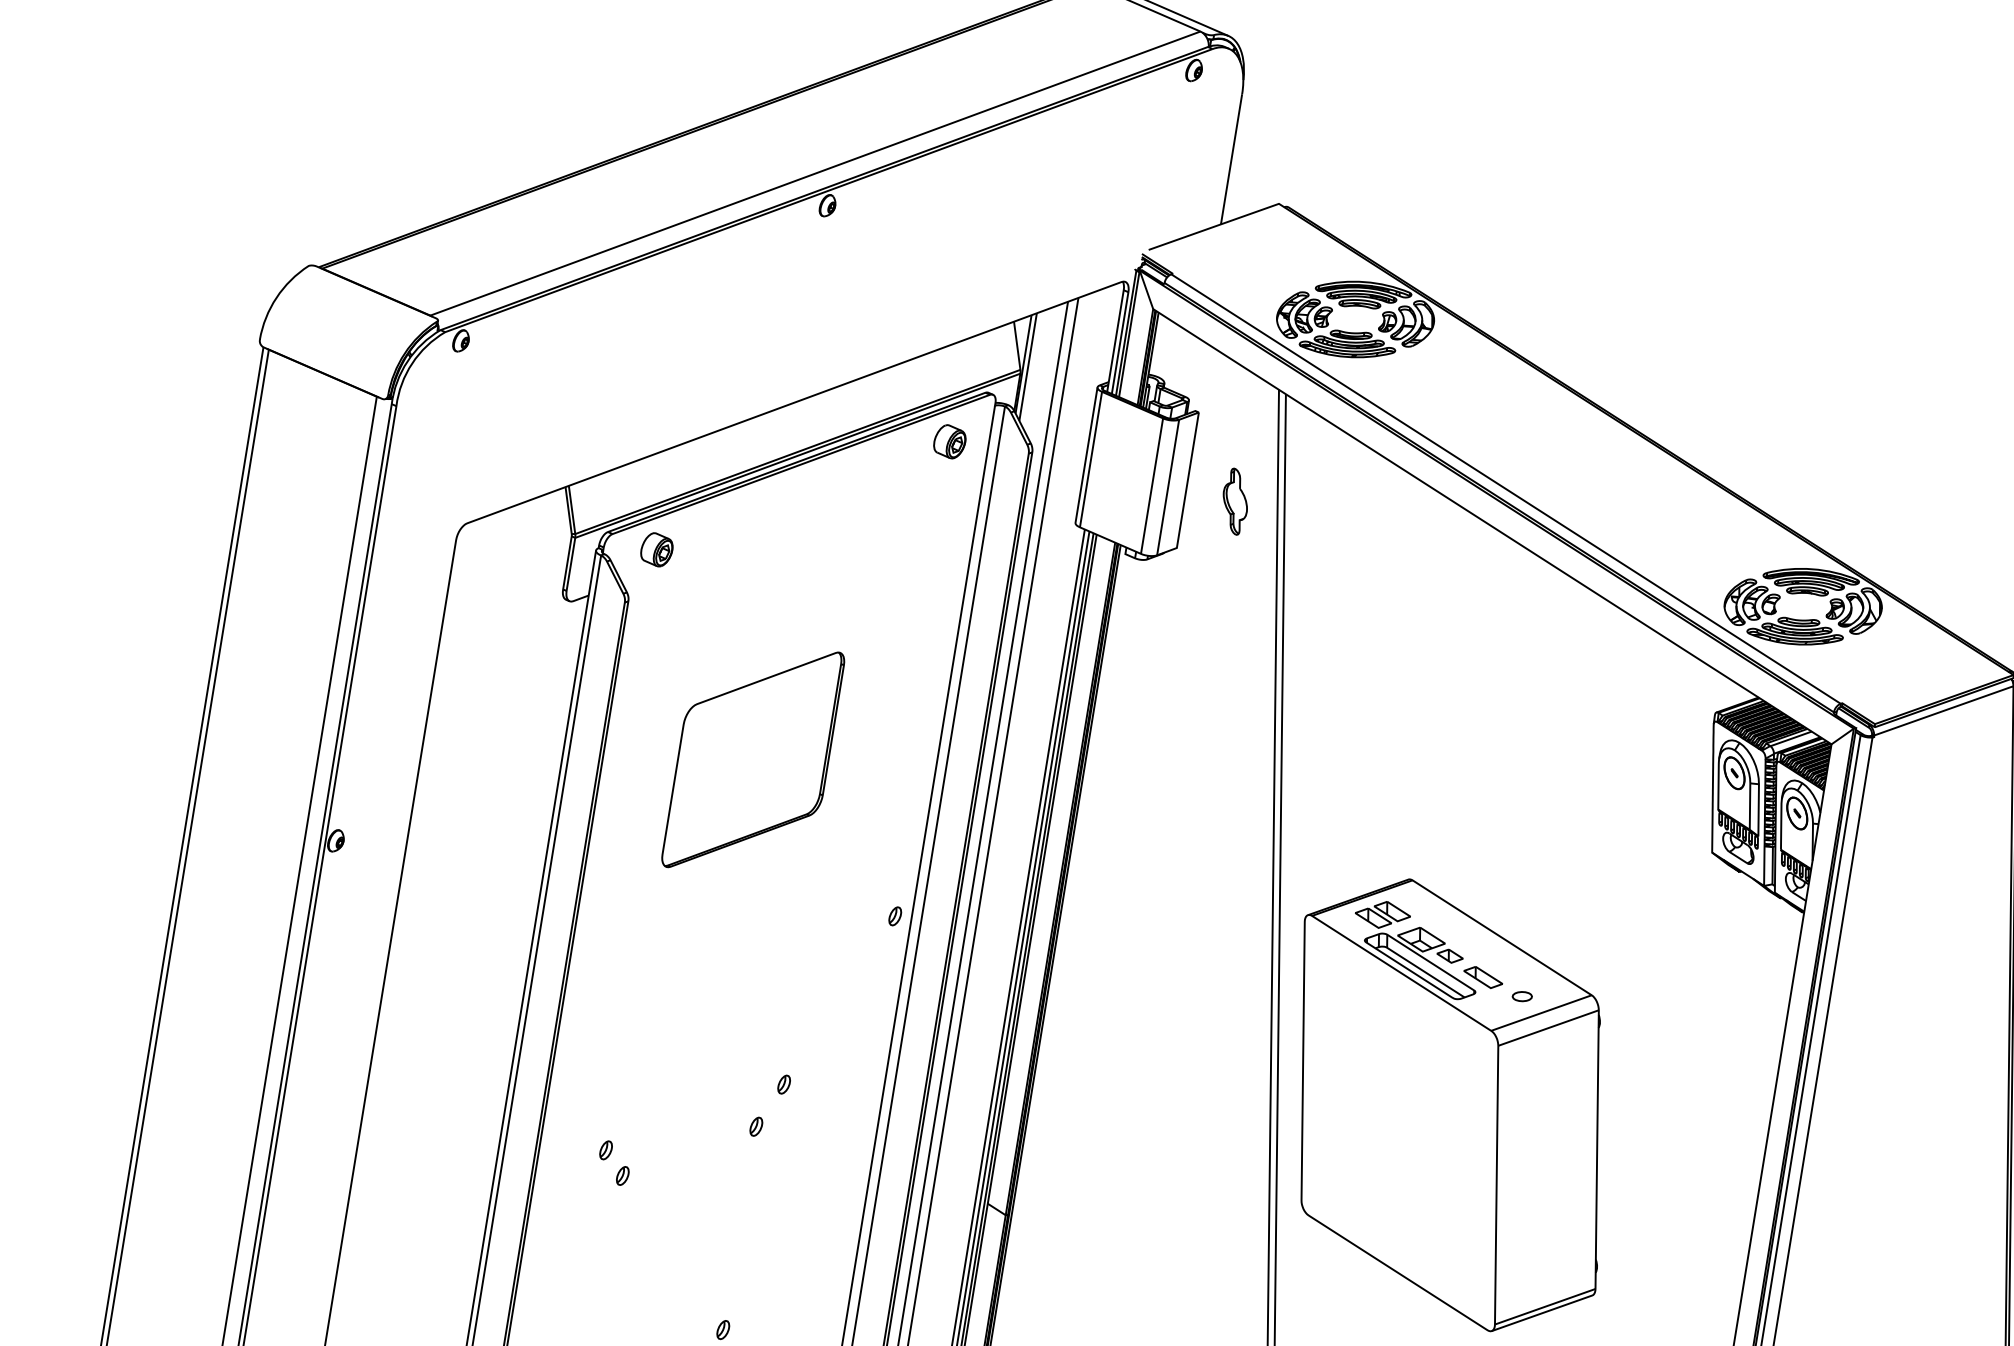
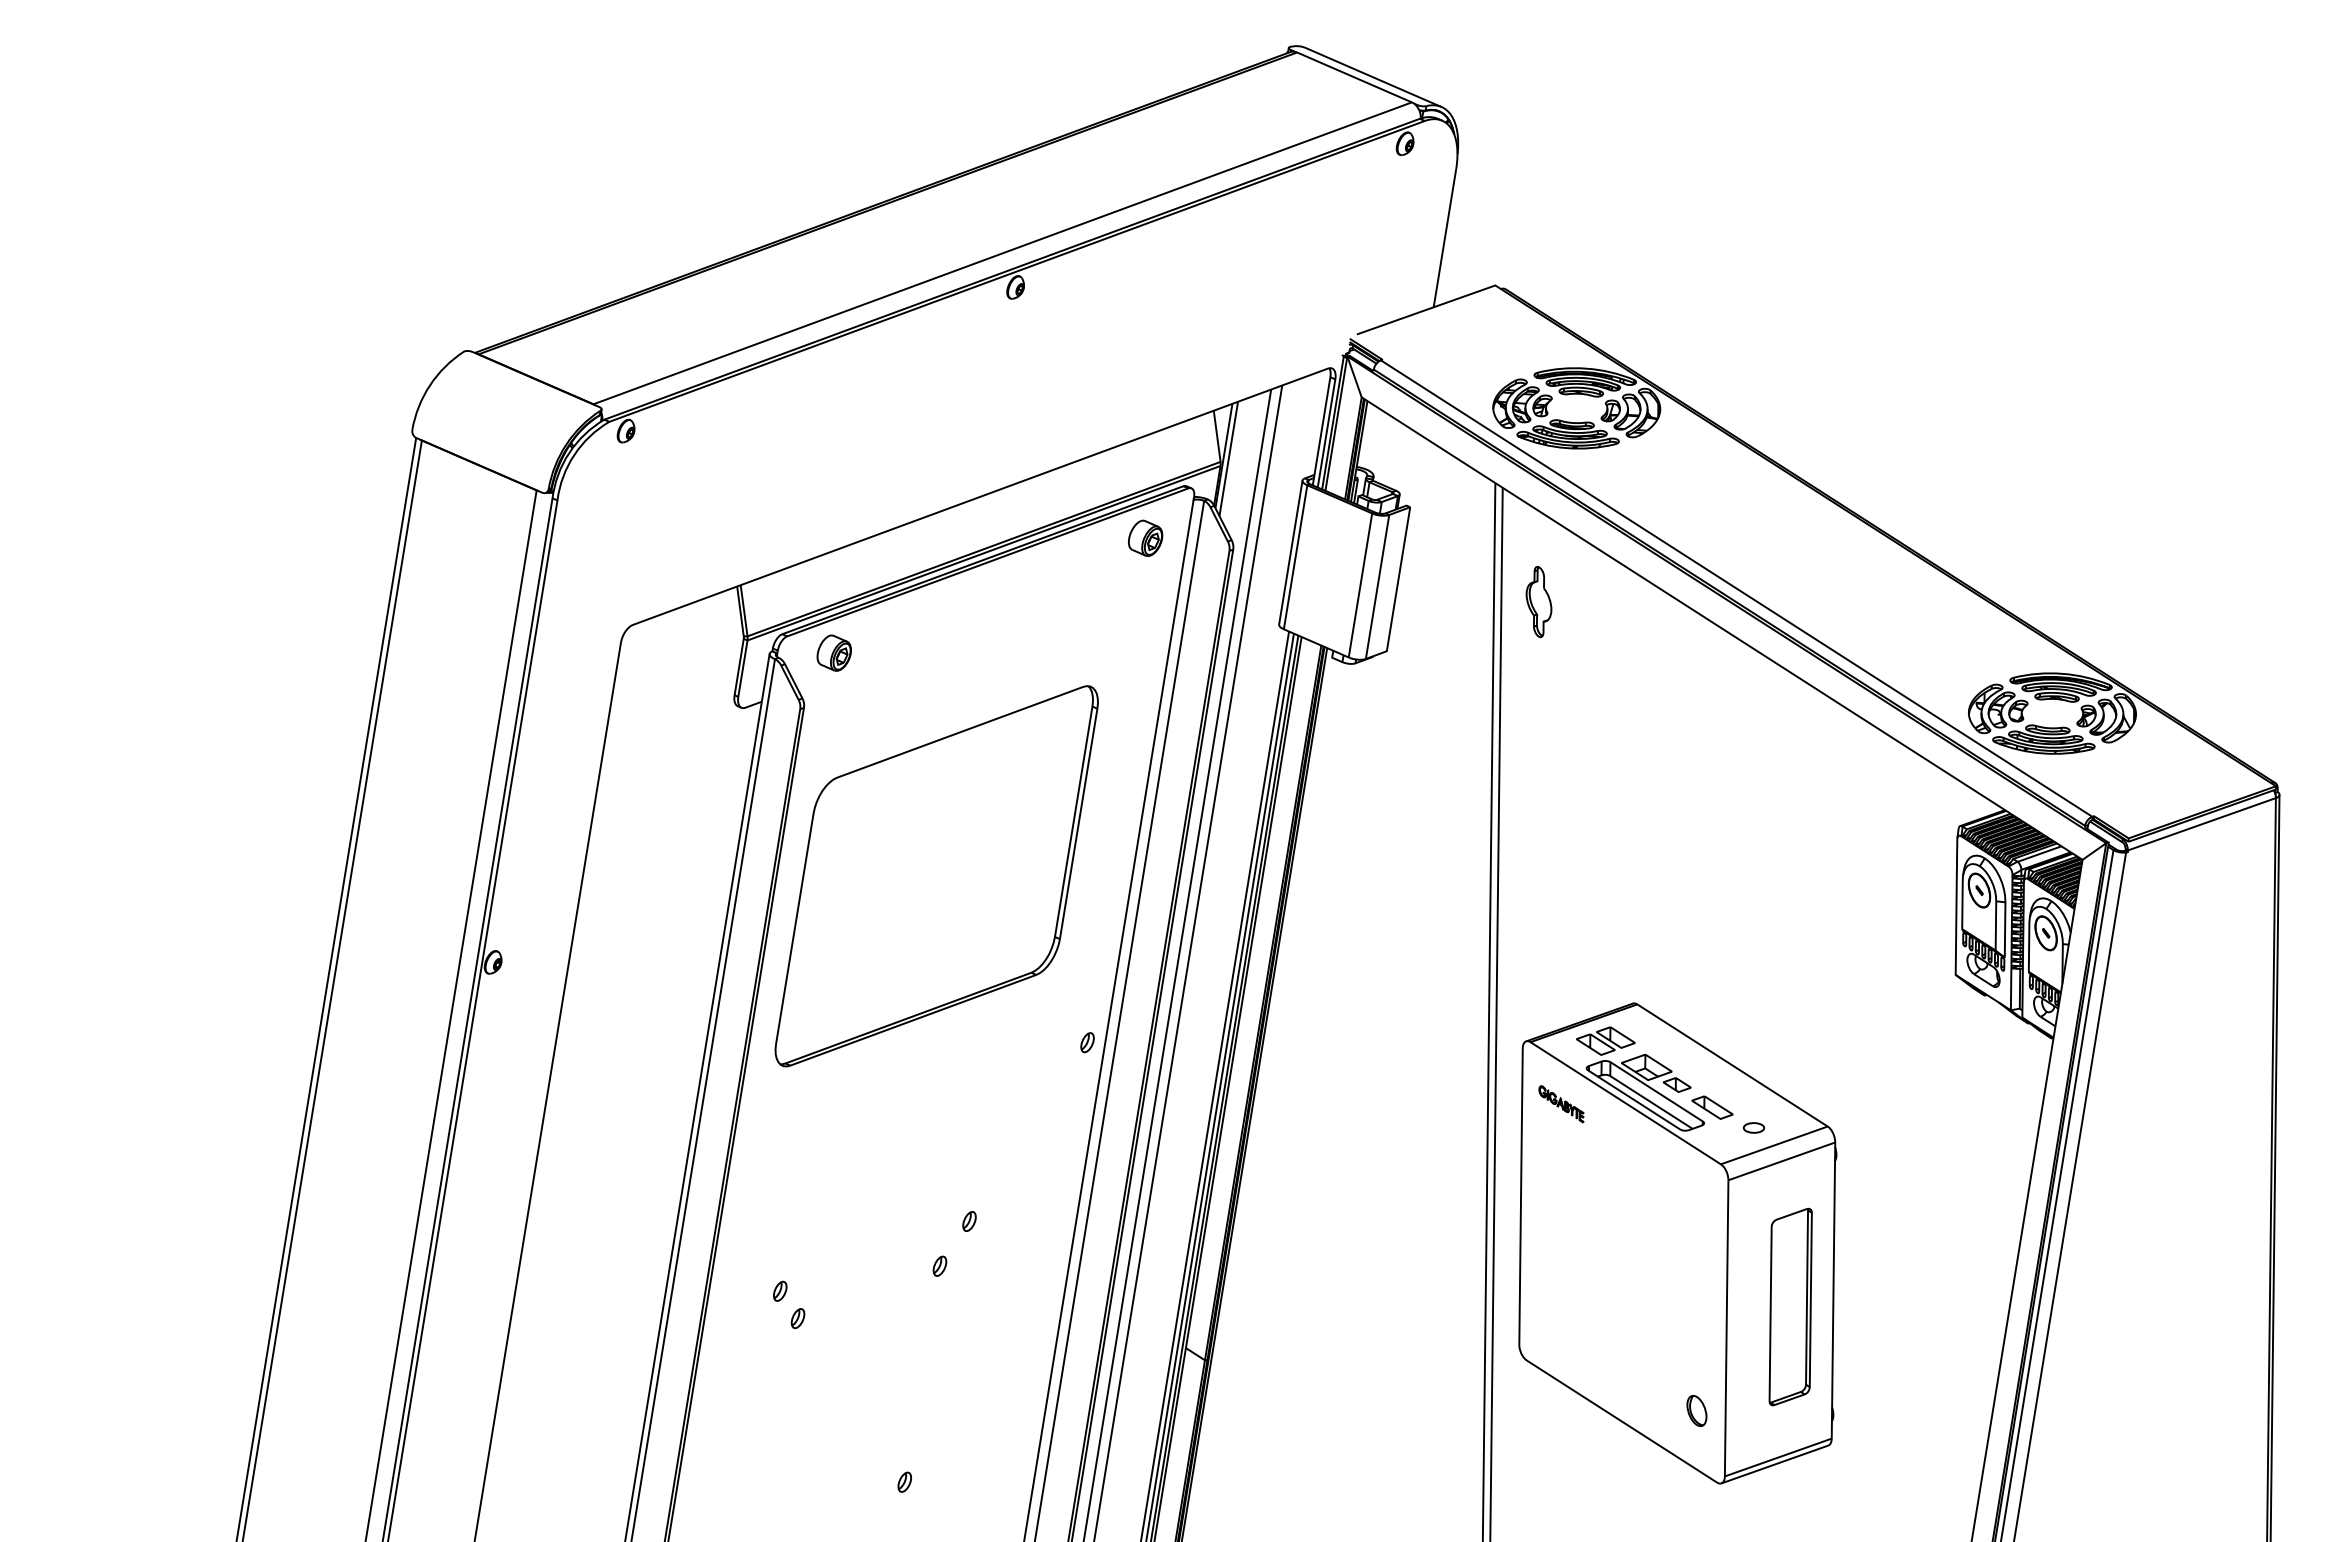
part: (1234, 502) -> (1538, 602), moved
part: (753, 759) -> (936, 876), size x1.67
part: (1341, 974) -> (1561, 1104), added
part: (1556, 1164) -> (1790, 1306), added
part: (1468, 1262) -> (1696, 1410), added

